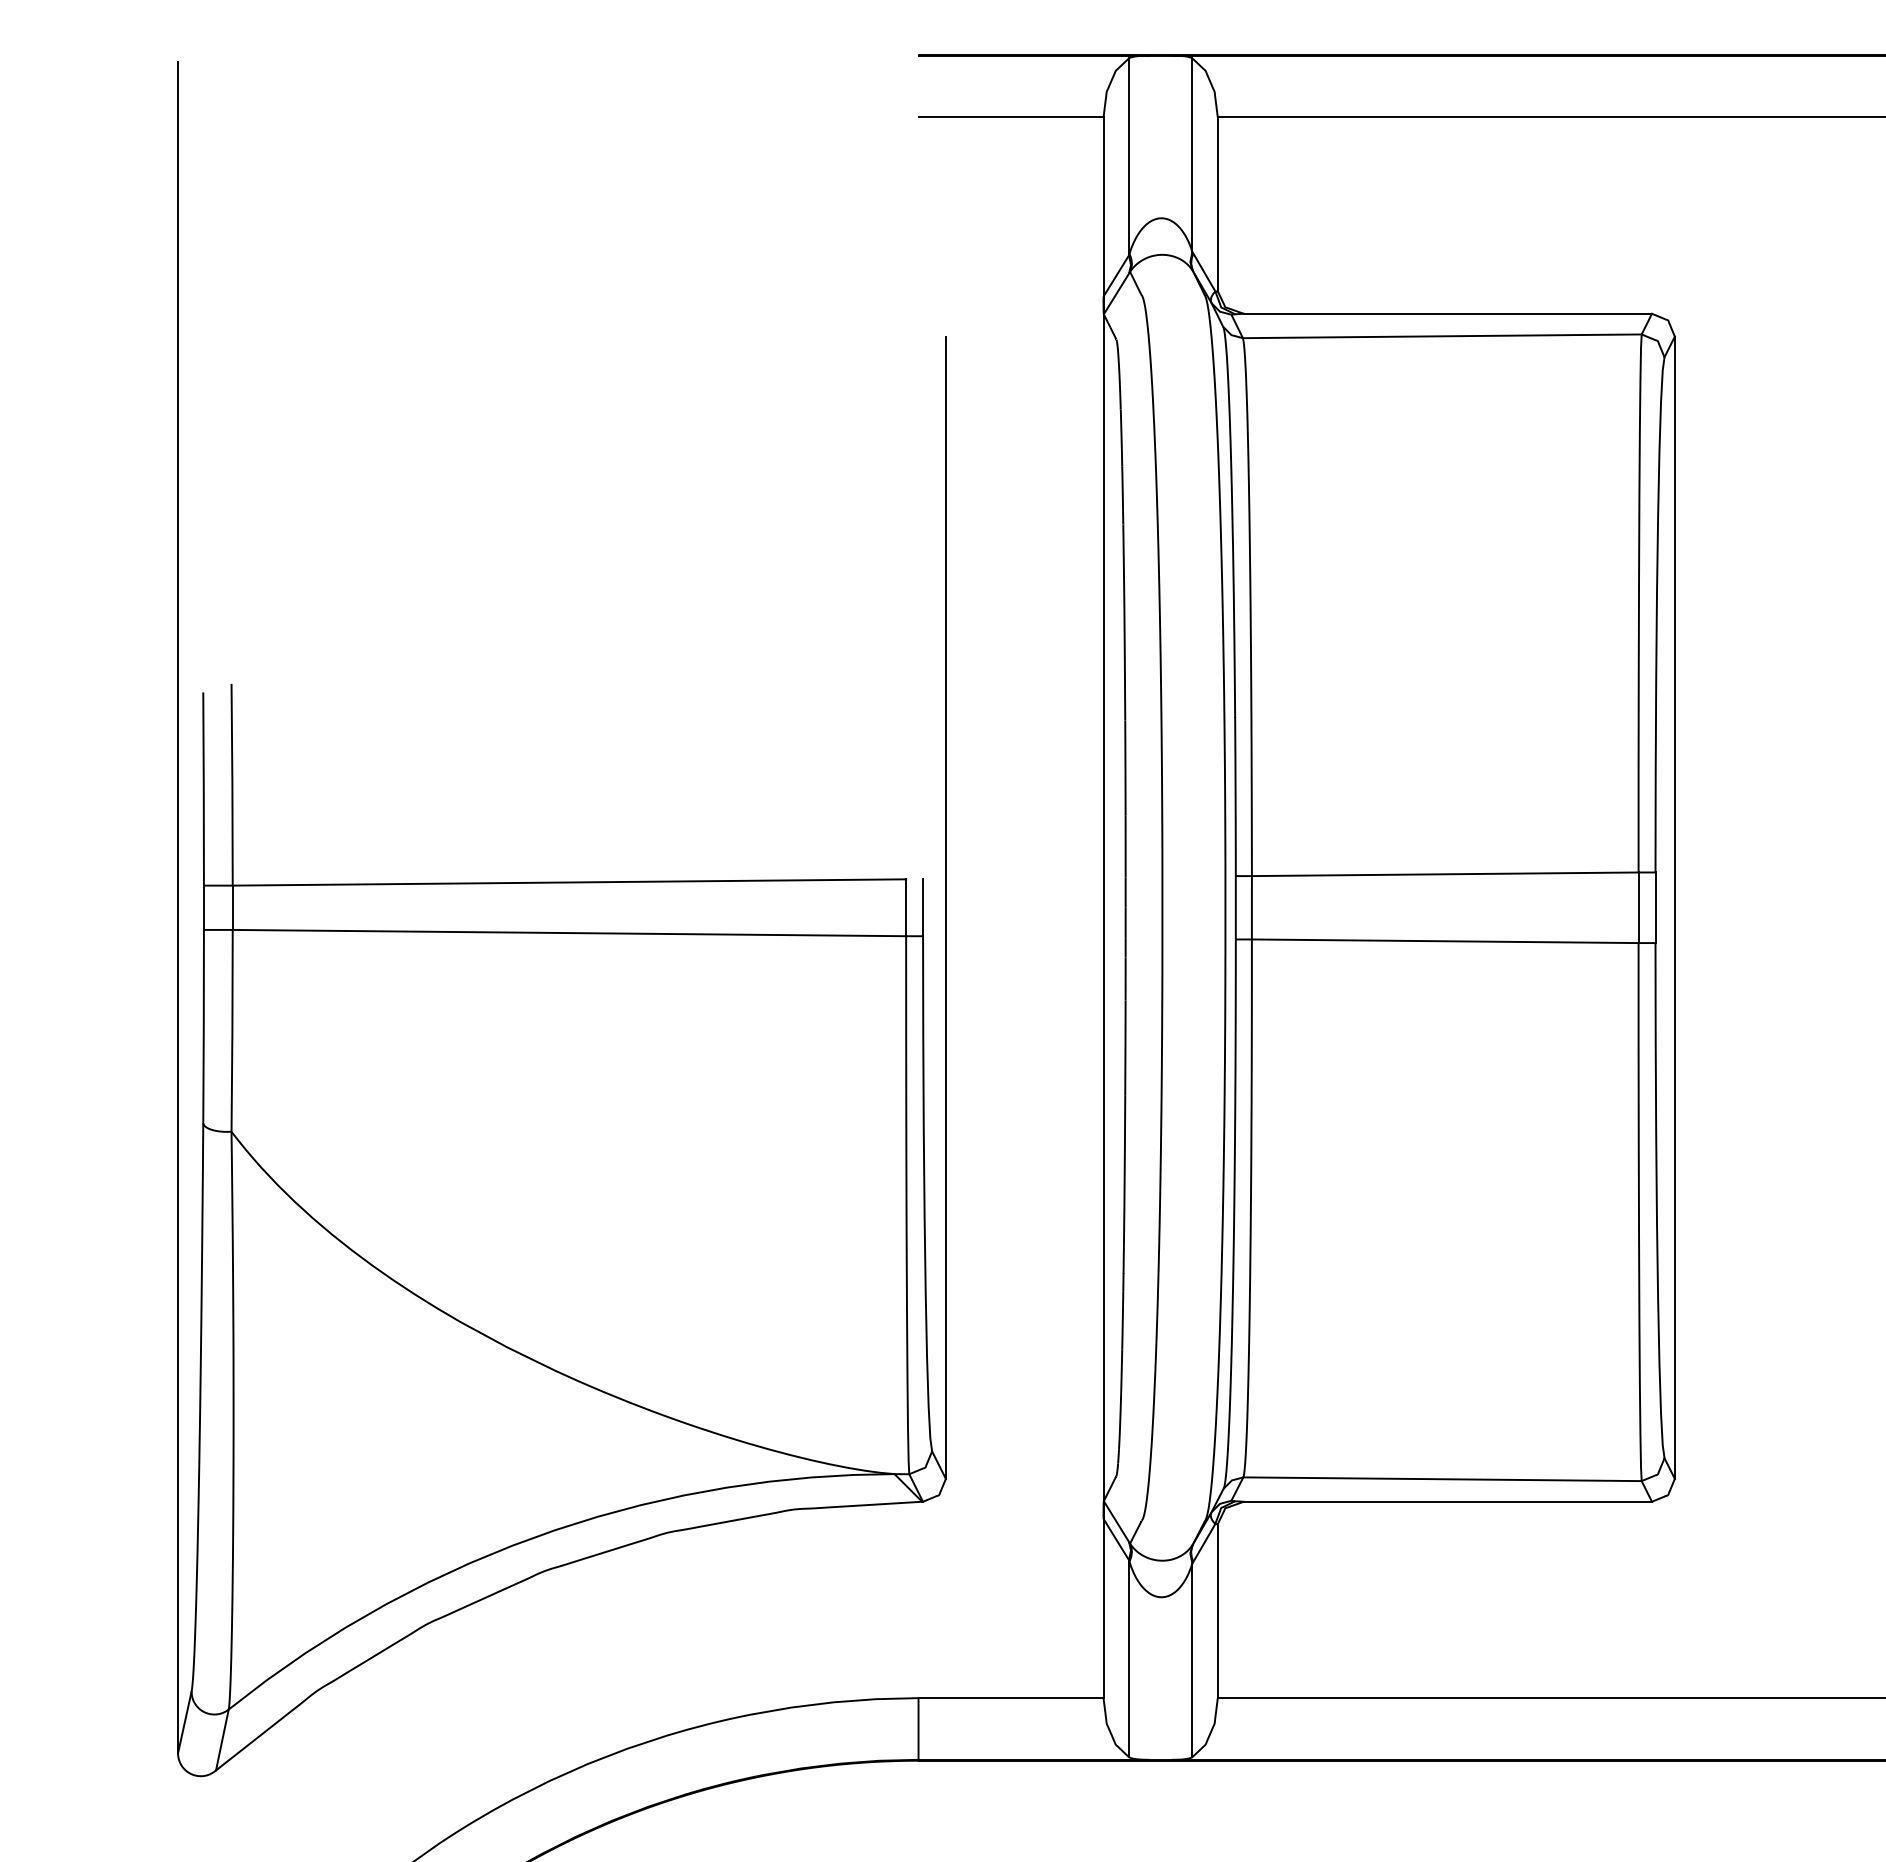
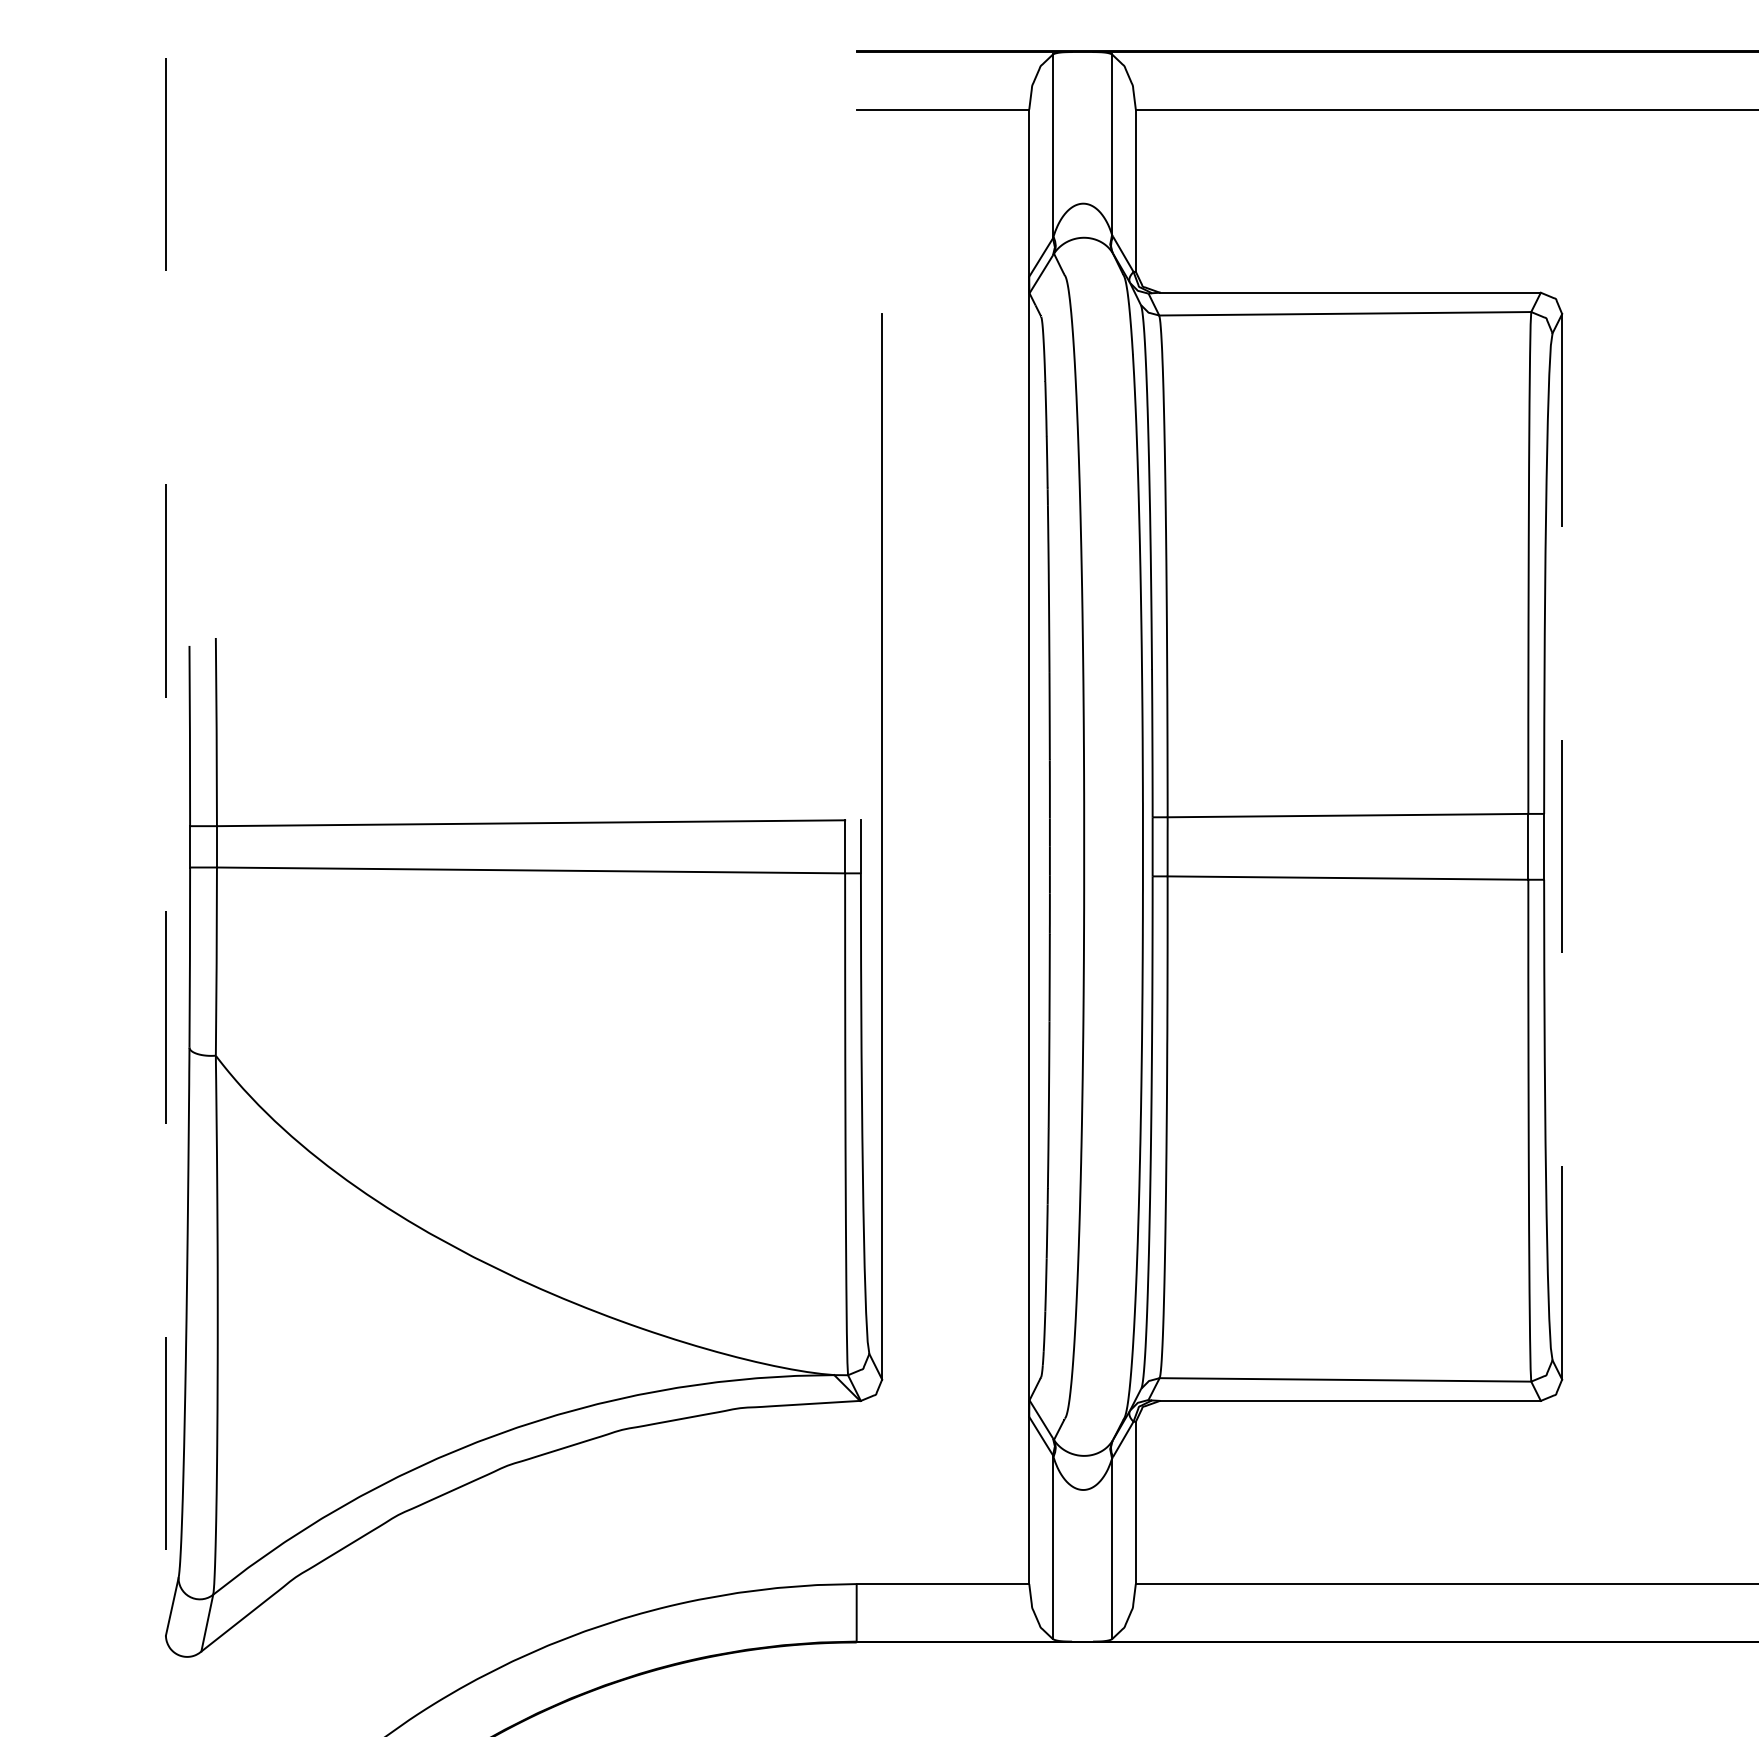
line: (178, 907) -> (166, 846), solid -> dashed
line: (1674, 907) -> (1561, 846), solid -> dashed

